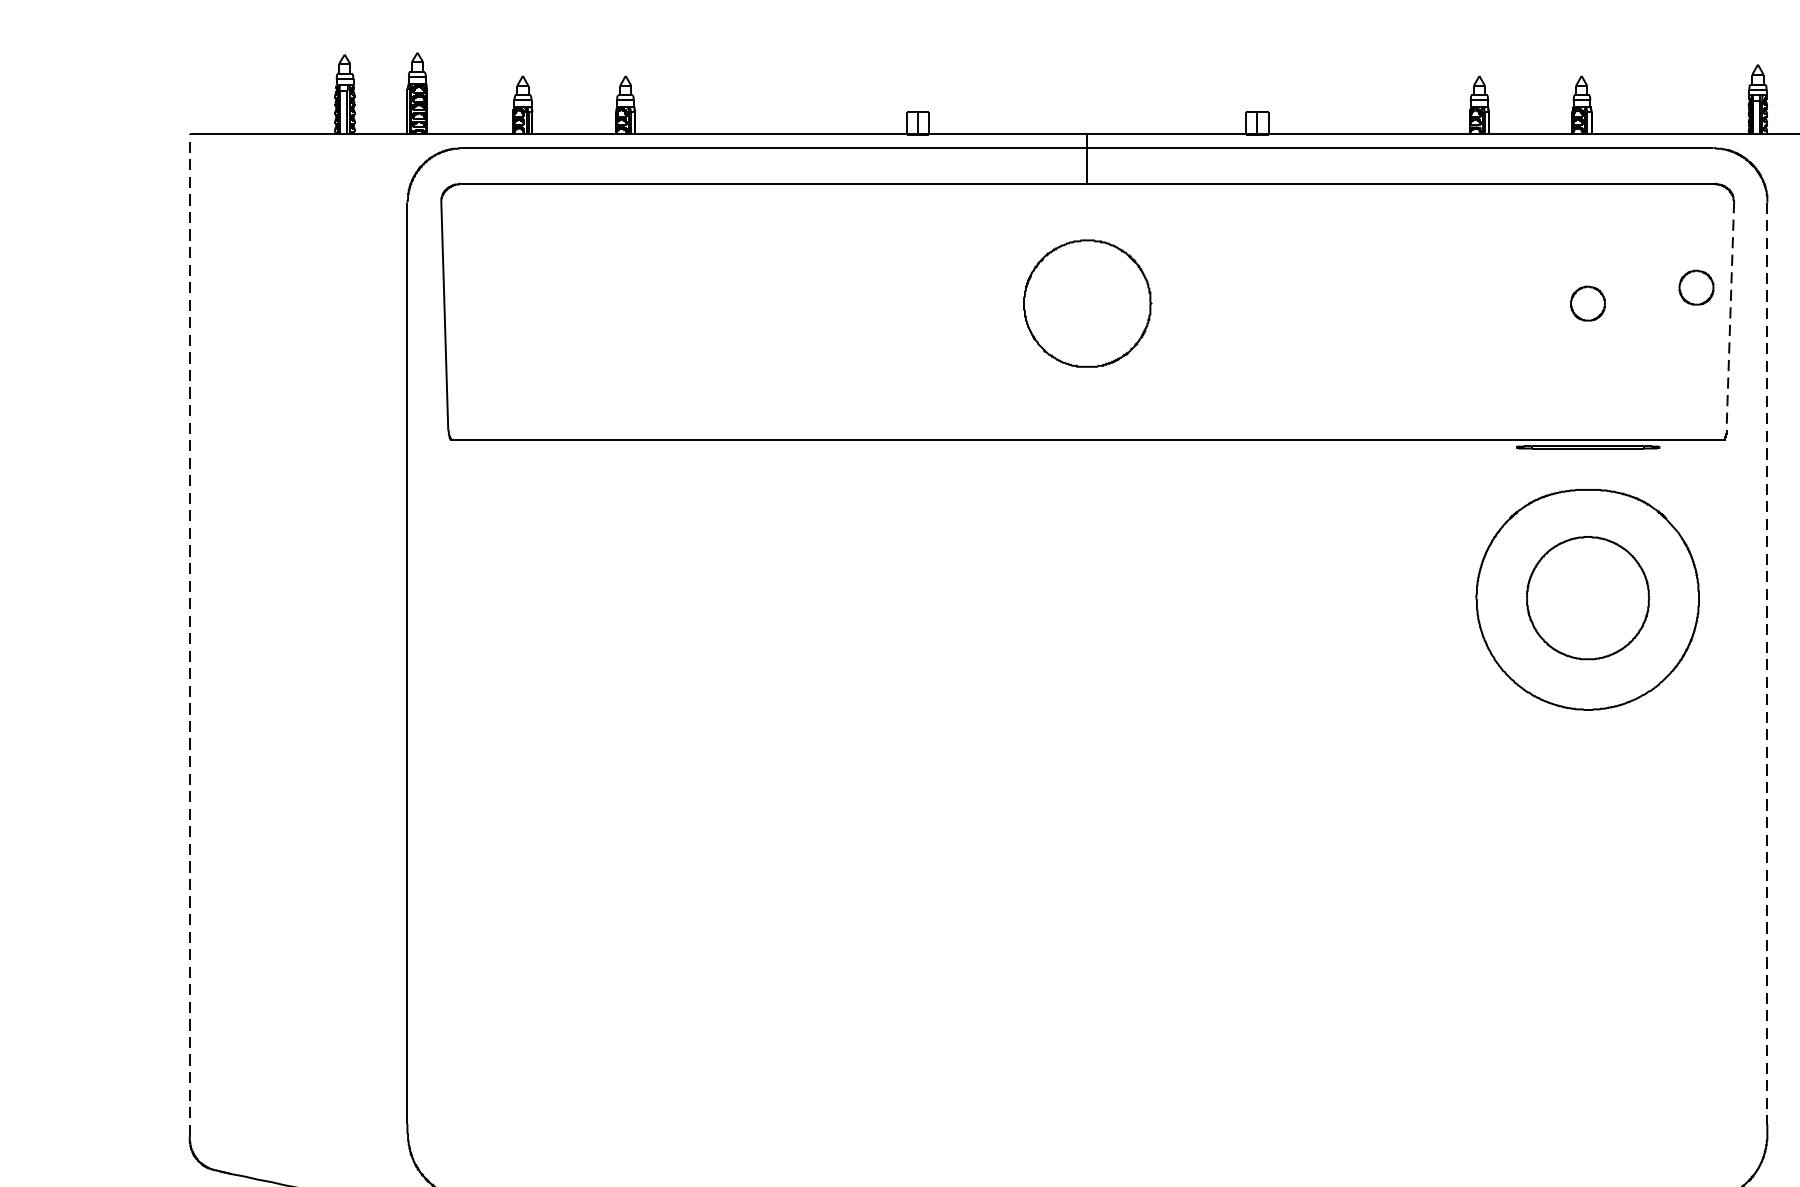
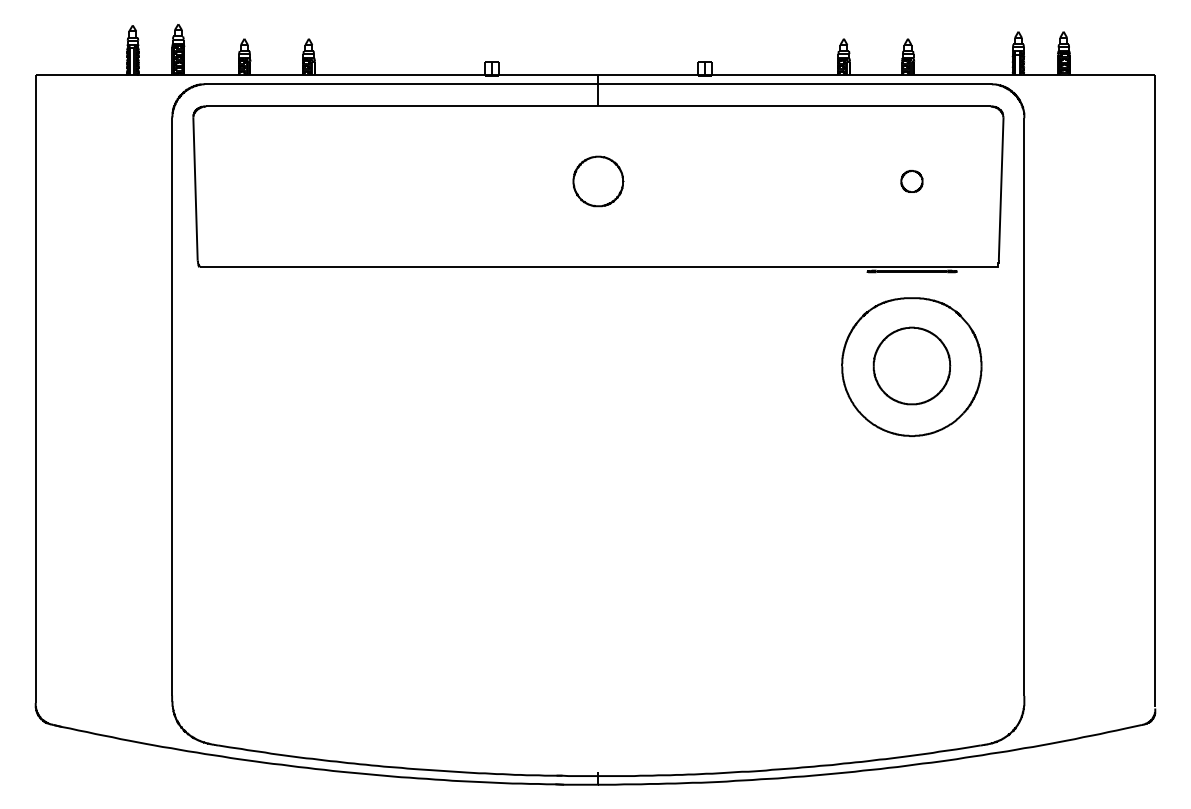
part: (1695, 287) -> (979, 171), removed
part: (1087, 303) -> (598, 181), size x0.62
line: (1730, 316) -> (1001, 189), dashed -> solid
line: (189, 633) -> (35, 388), dashed -> solid
line: (1767, 664) -> (1024, 407), dashed -> solid

